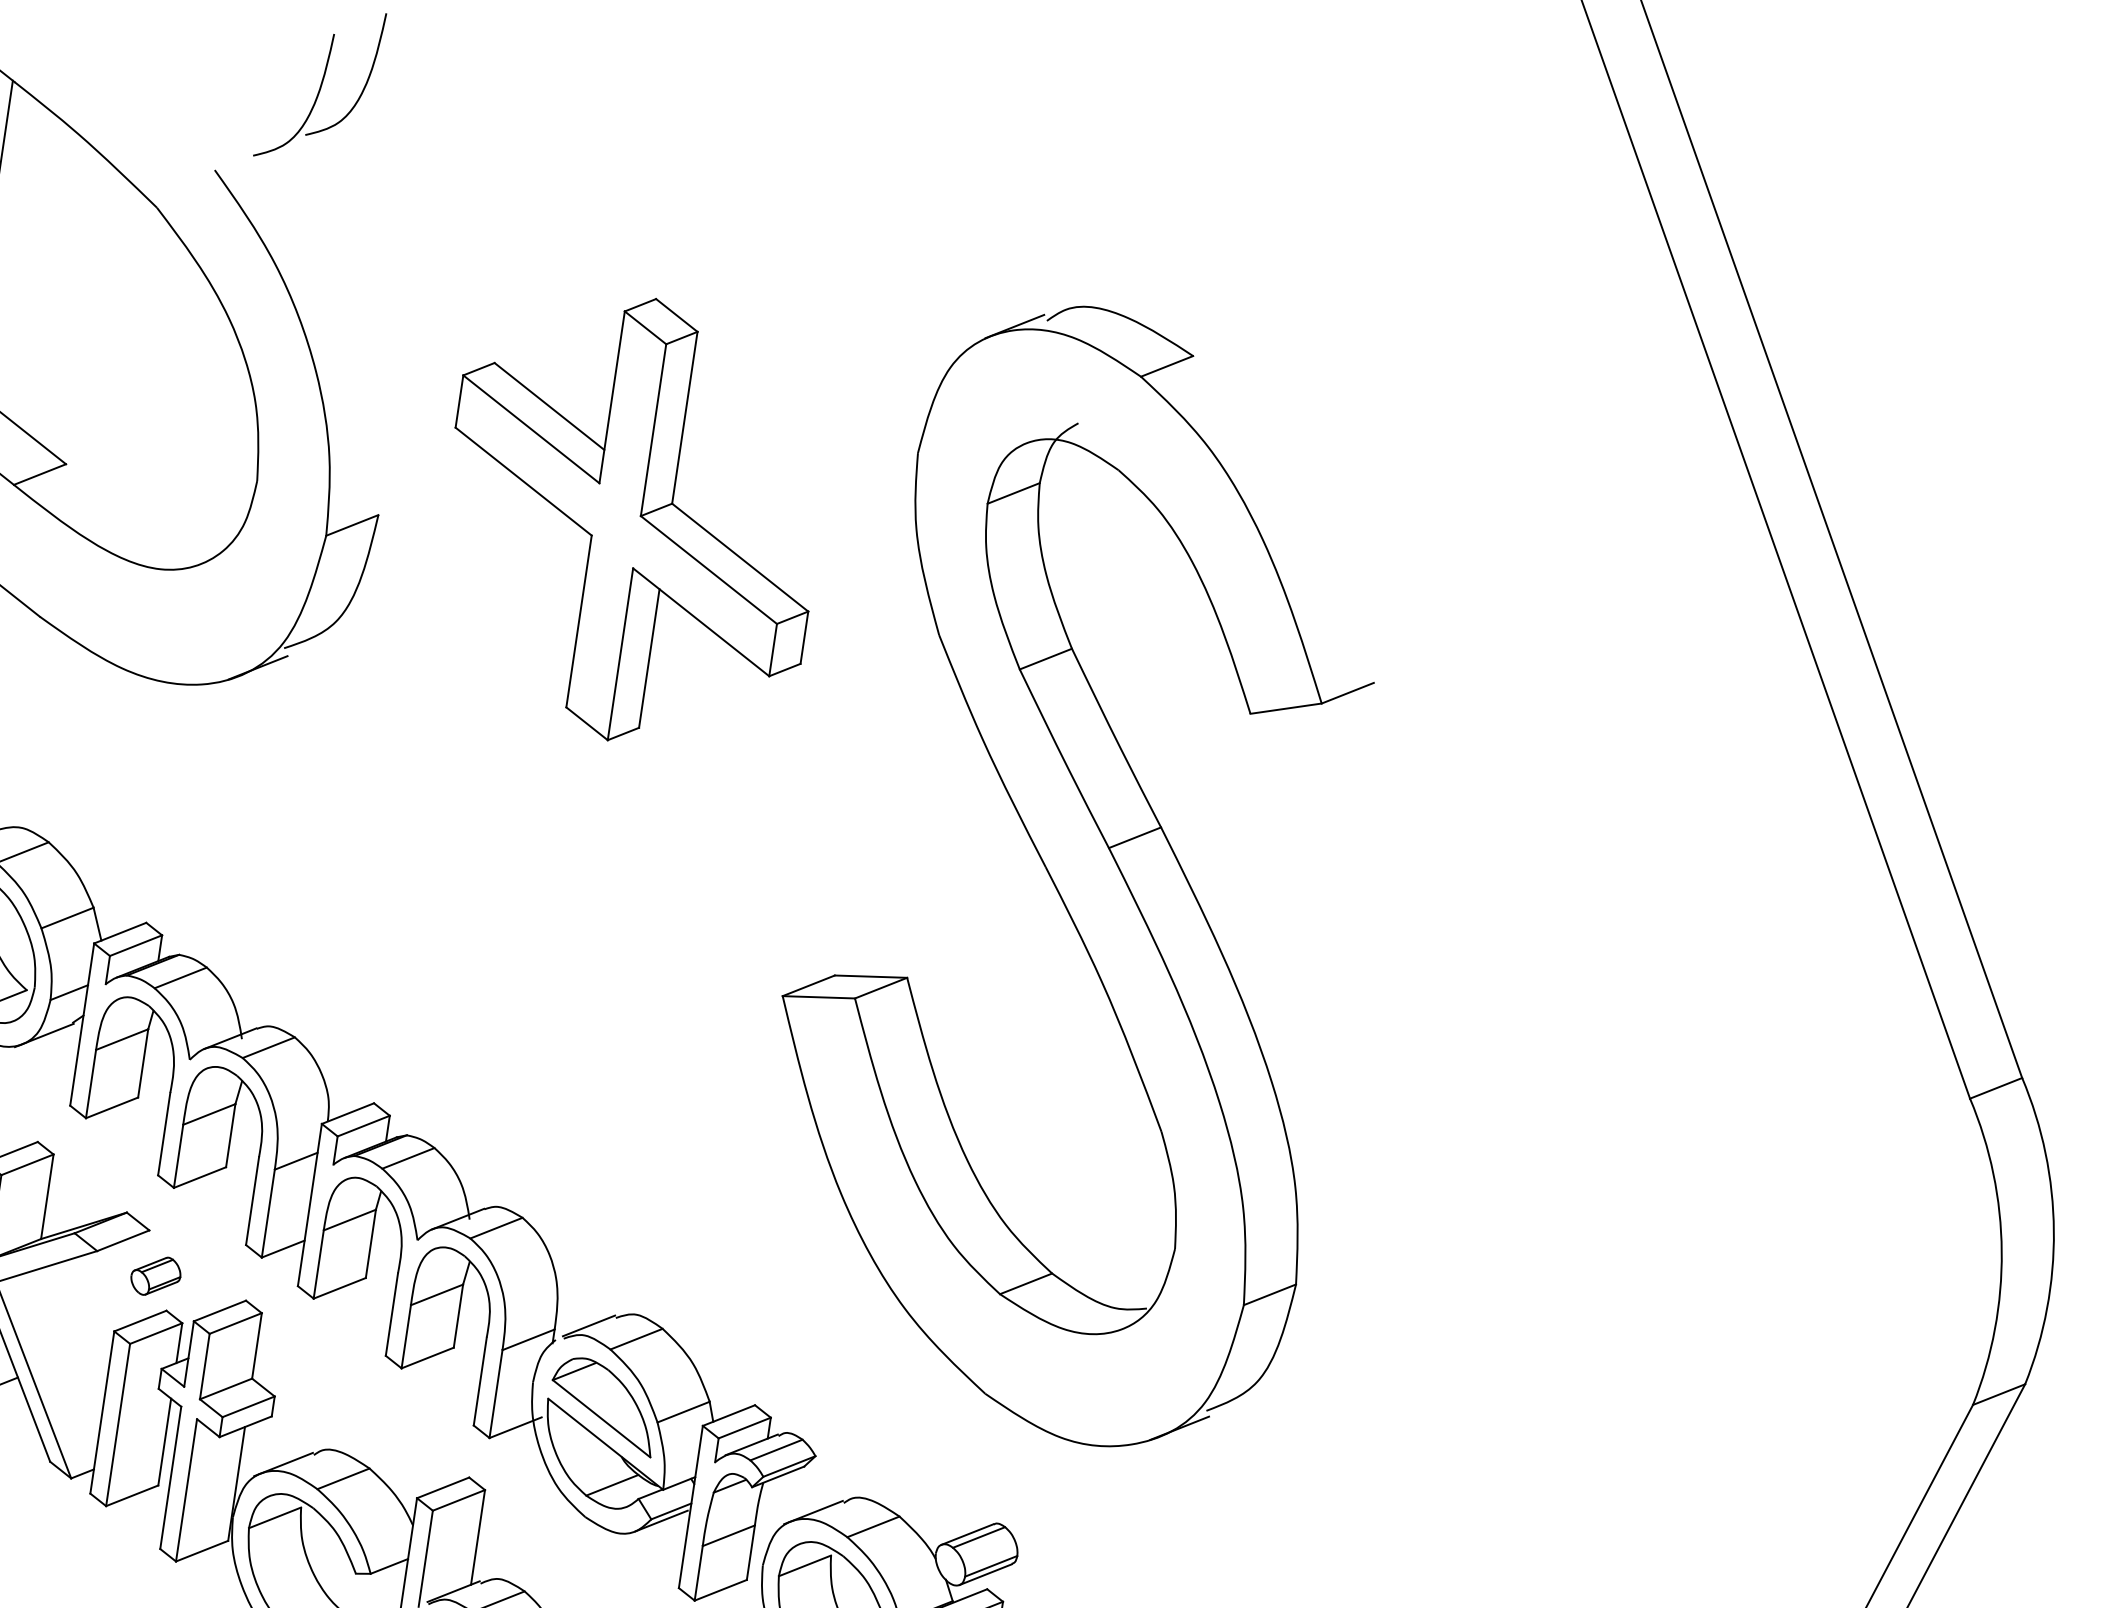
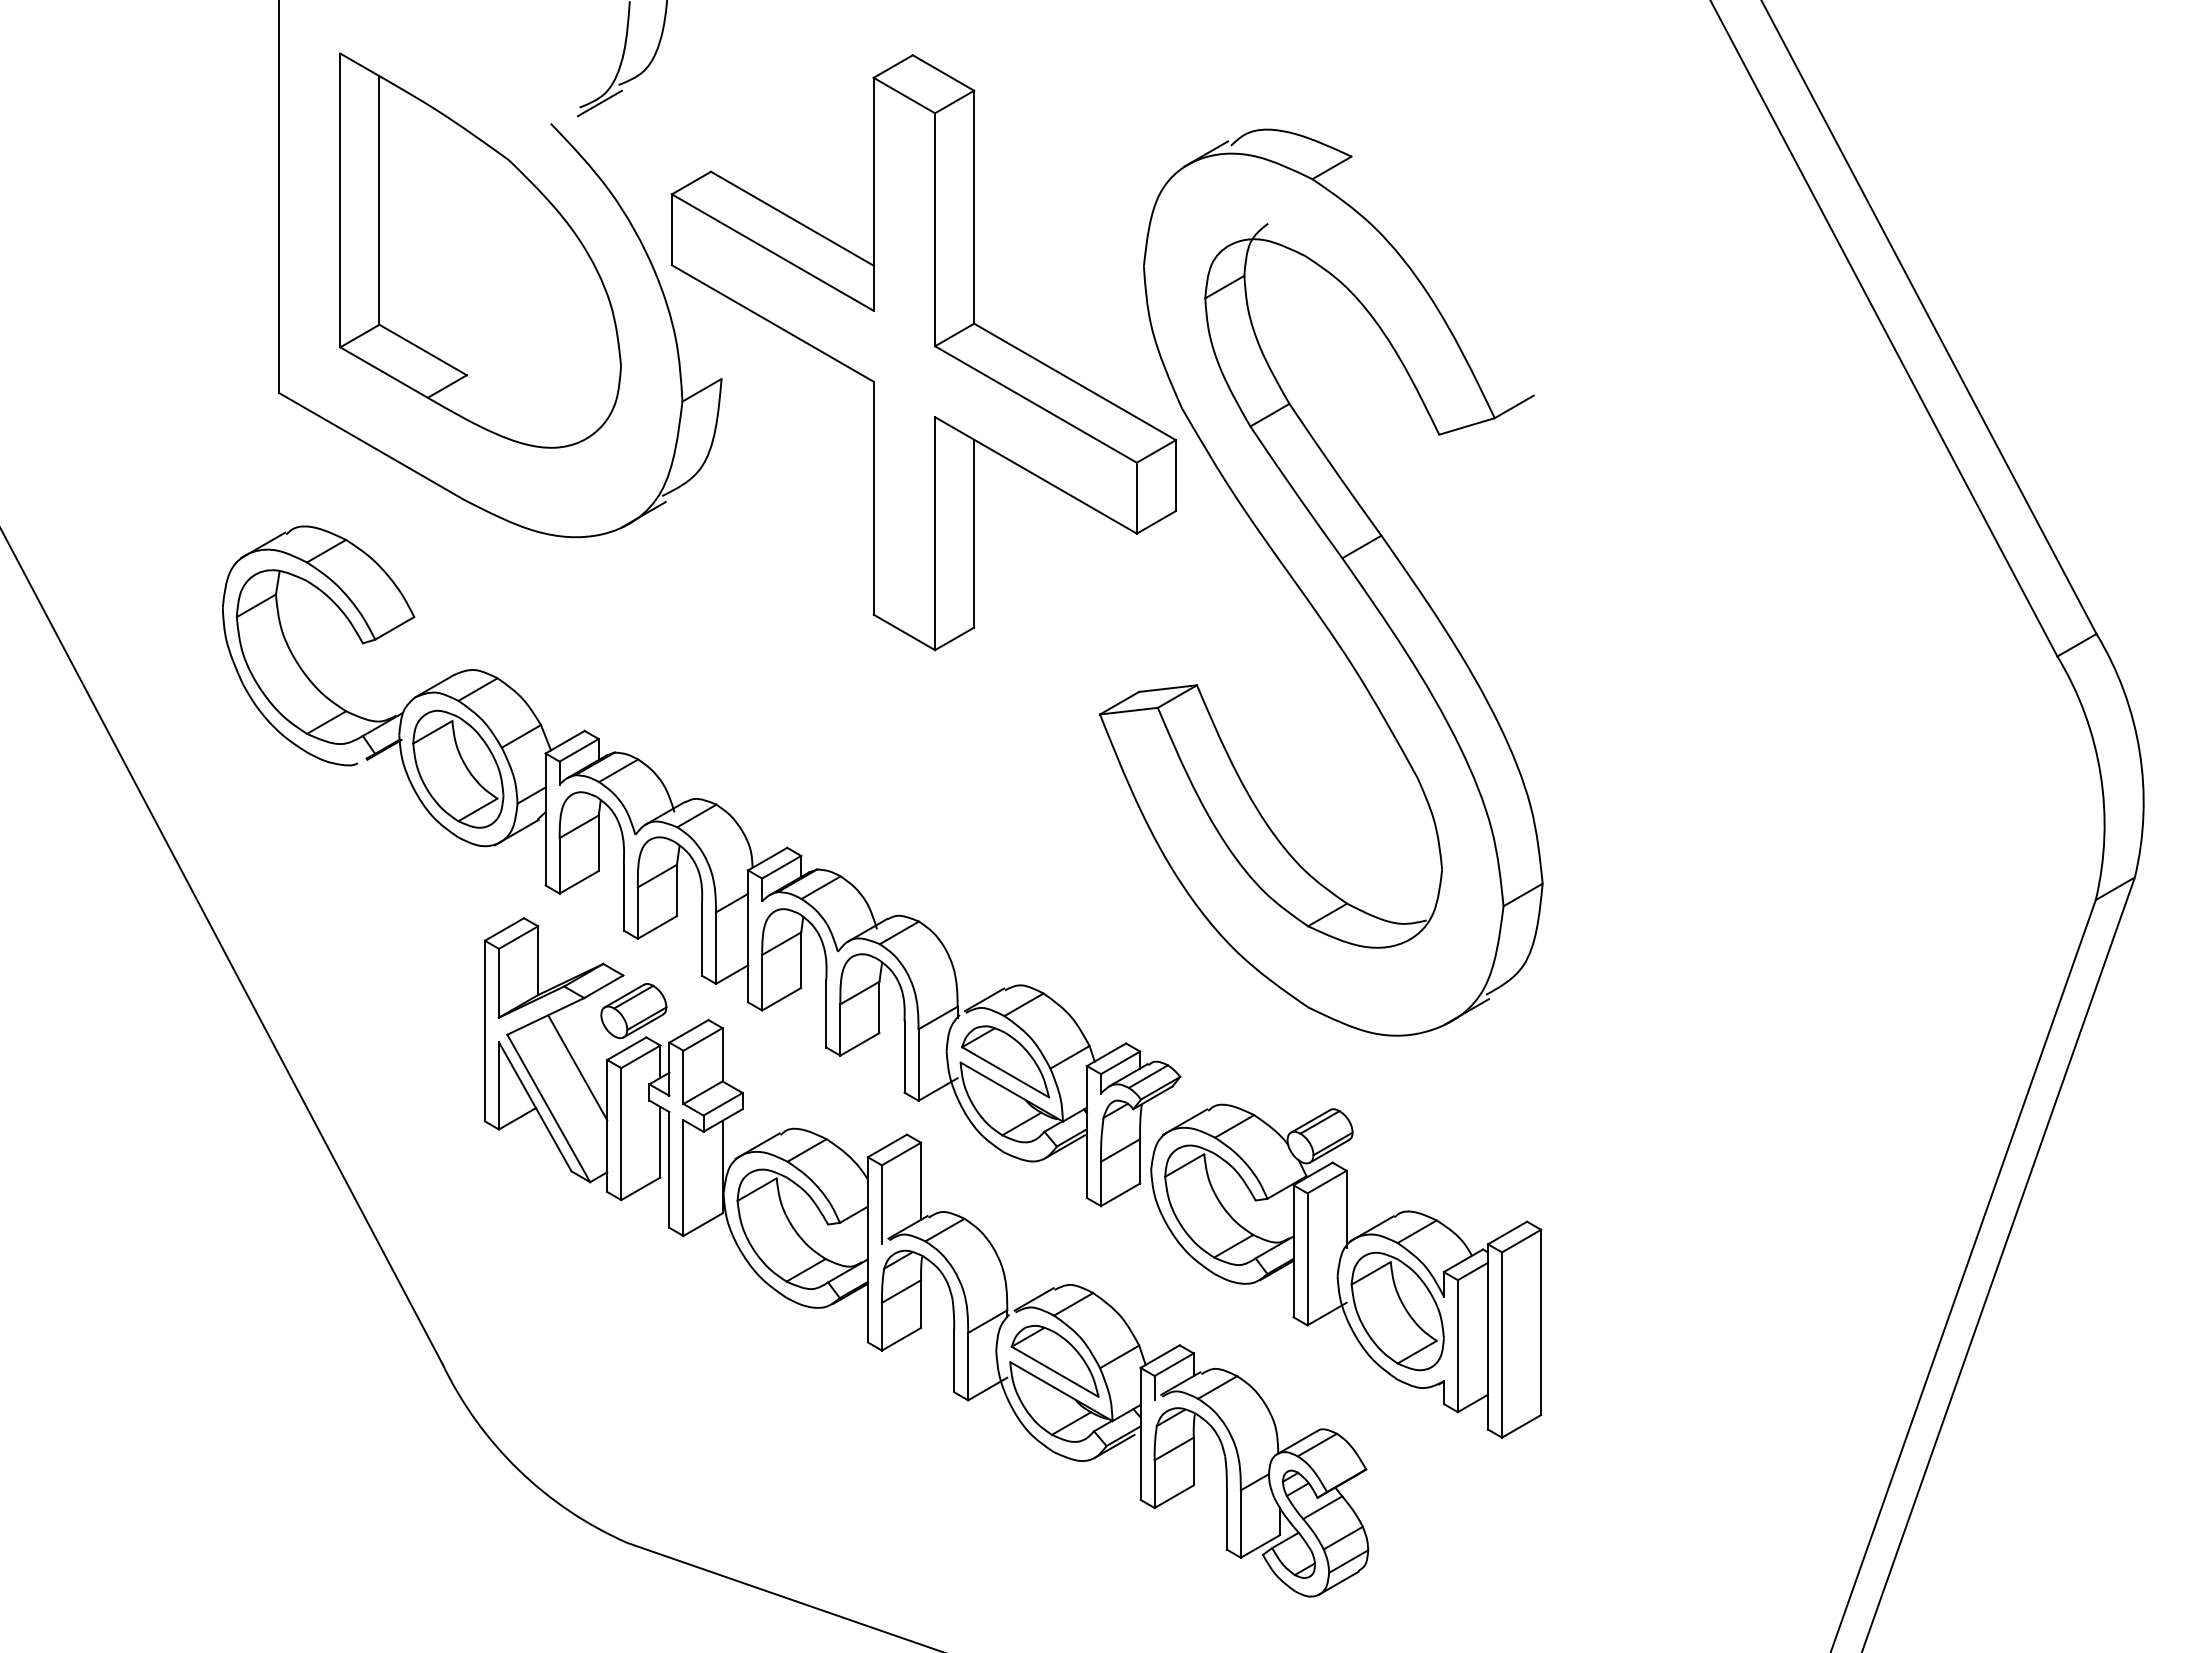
line: (278, 154) -> (599, 103), added
part: (631, 519) -> (923, 352), size x1.67
part: (155, 1276) -> (633, 1011), size x1.67
line: (76, 1335) -> (577, 1067), added

